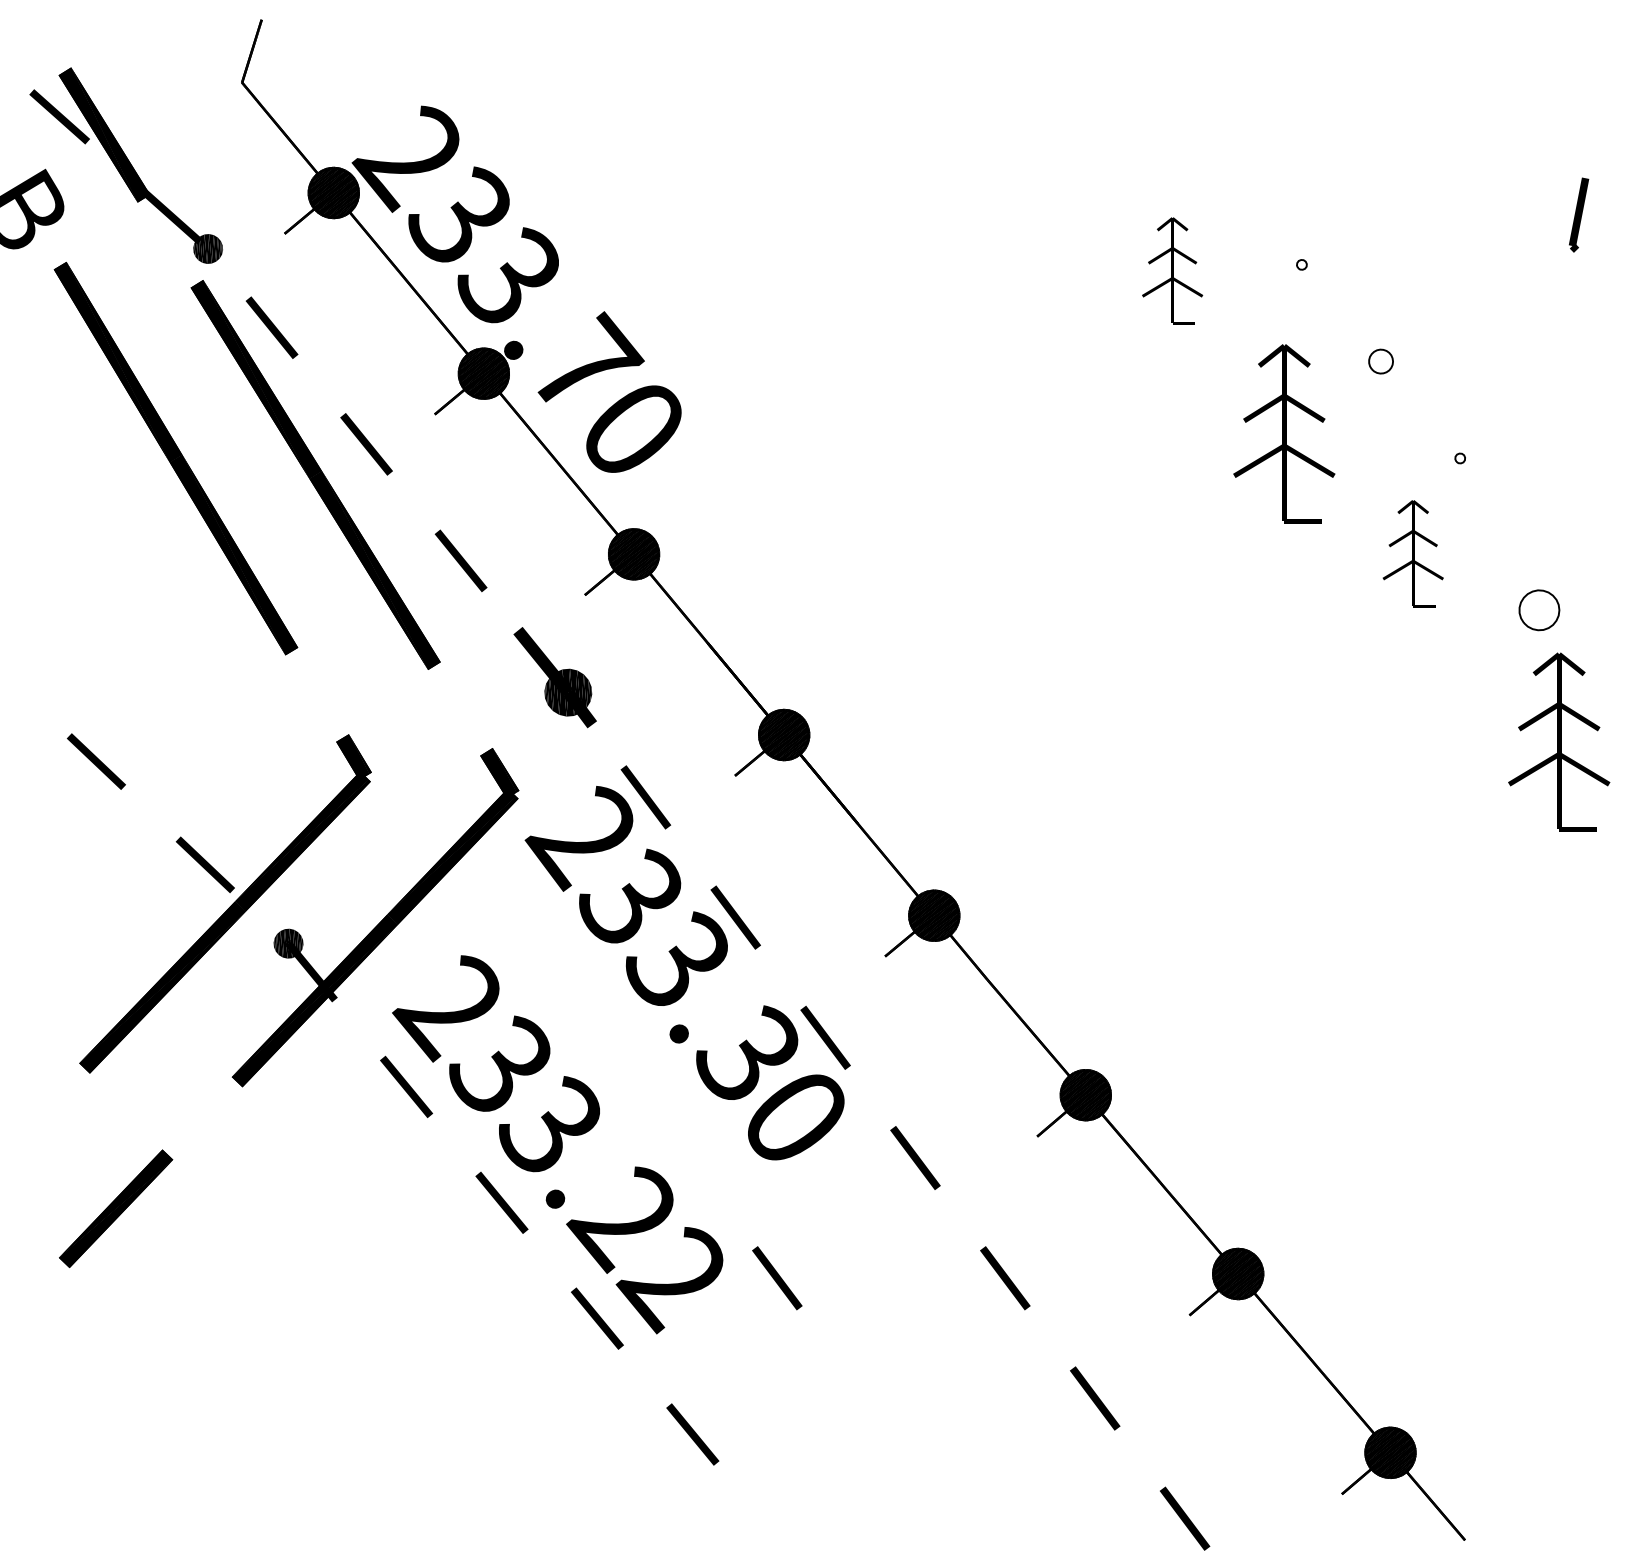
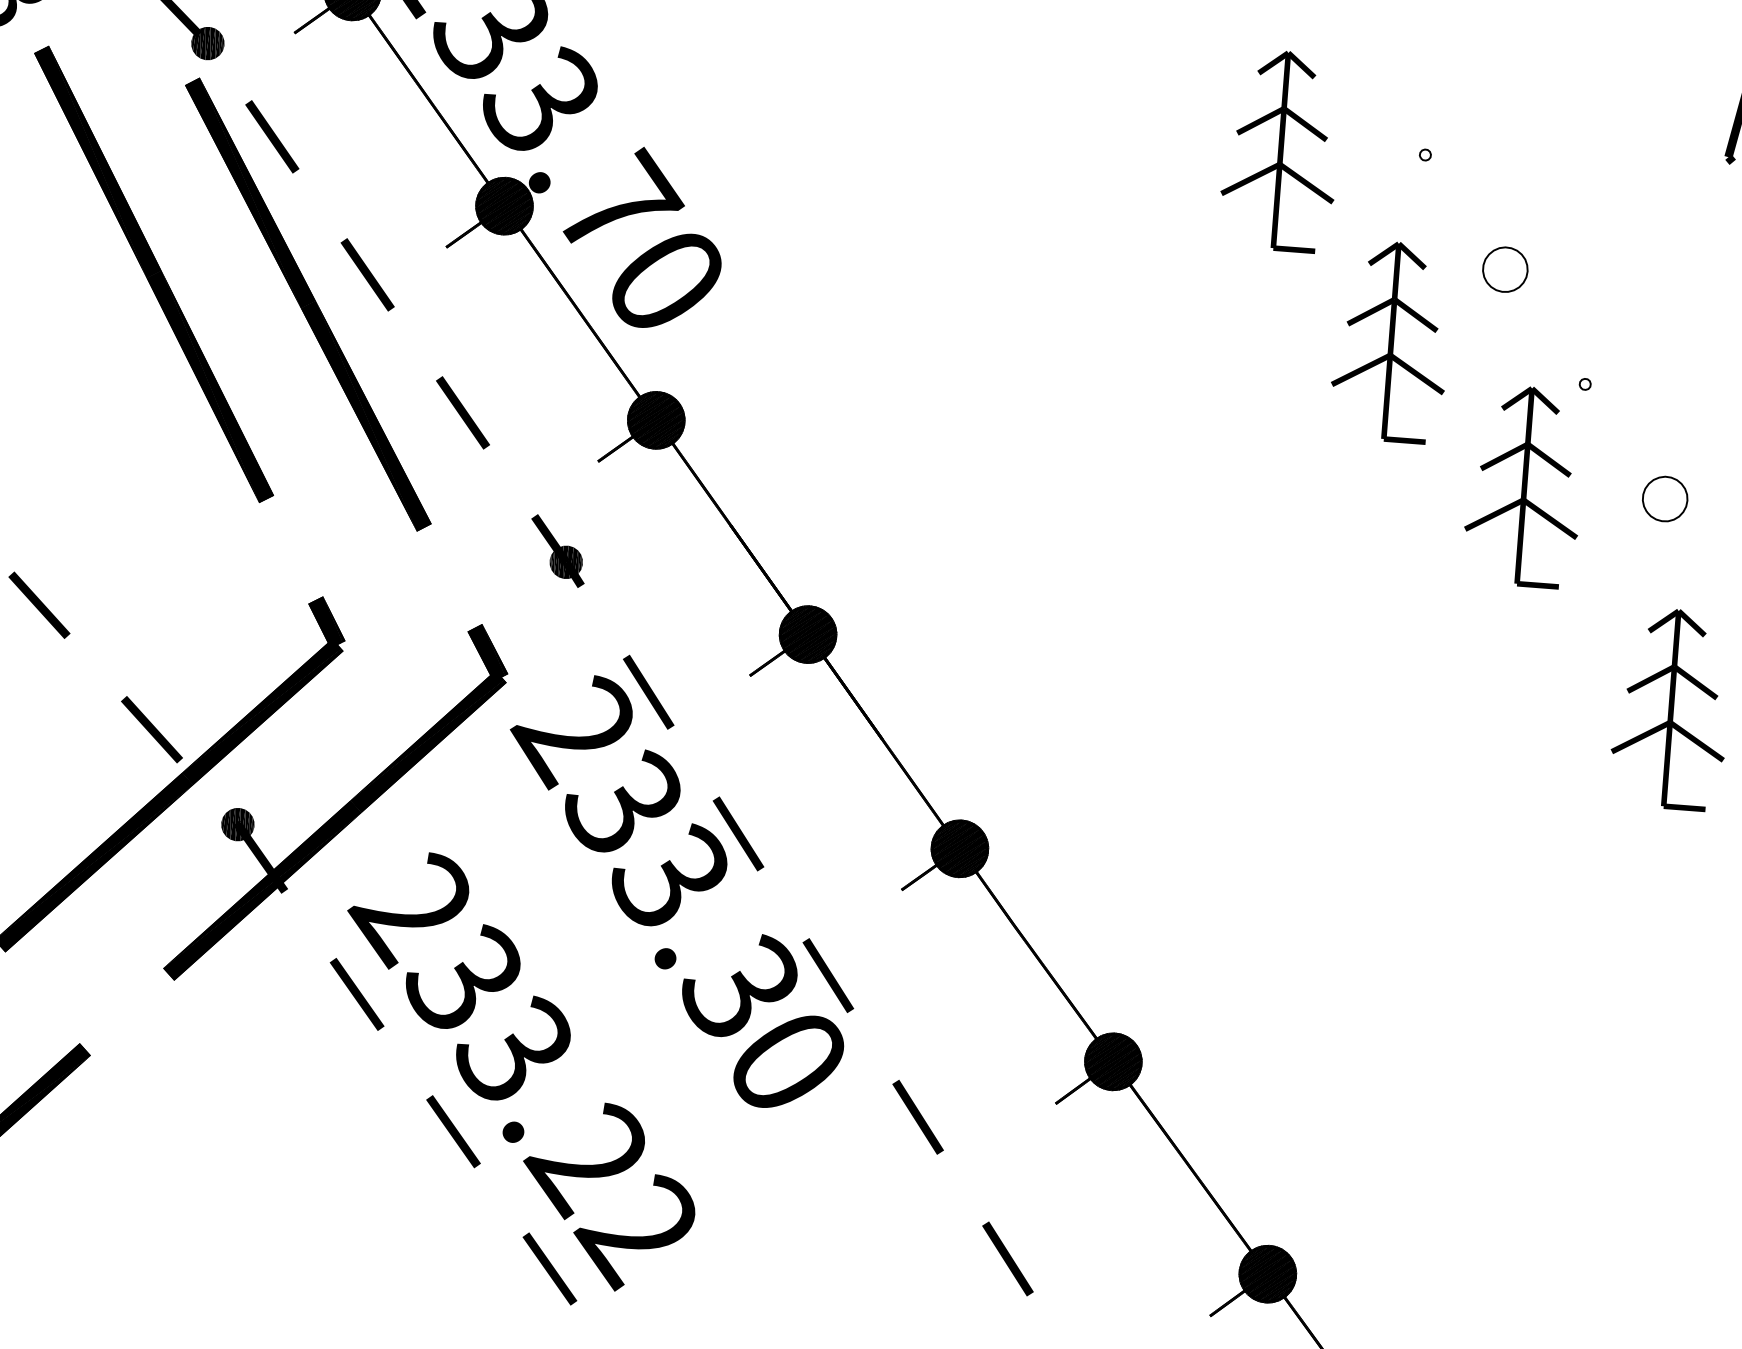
part: (1172, 270) -> (1280, 150), size x1.67
part: (1380, 361) -> (1504, 269), size x1.67
part: (1413, 553) -> (1525, 486), size x1.67
part: (1539, 610) -> (1665, 499), moved
part: (555, 677) -> (558, 550), size x0.62
line: (777, 1278) -> (754, 1239), removed

